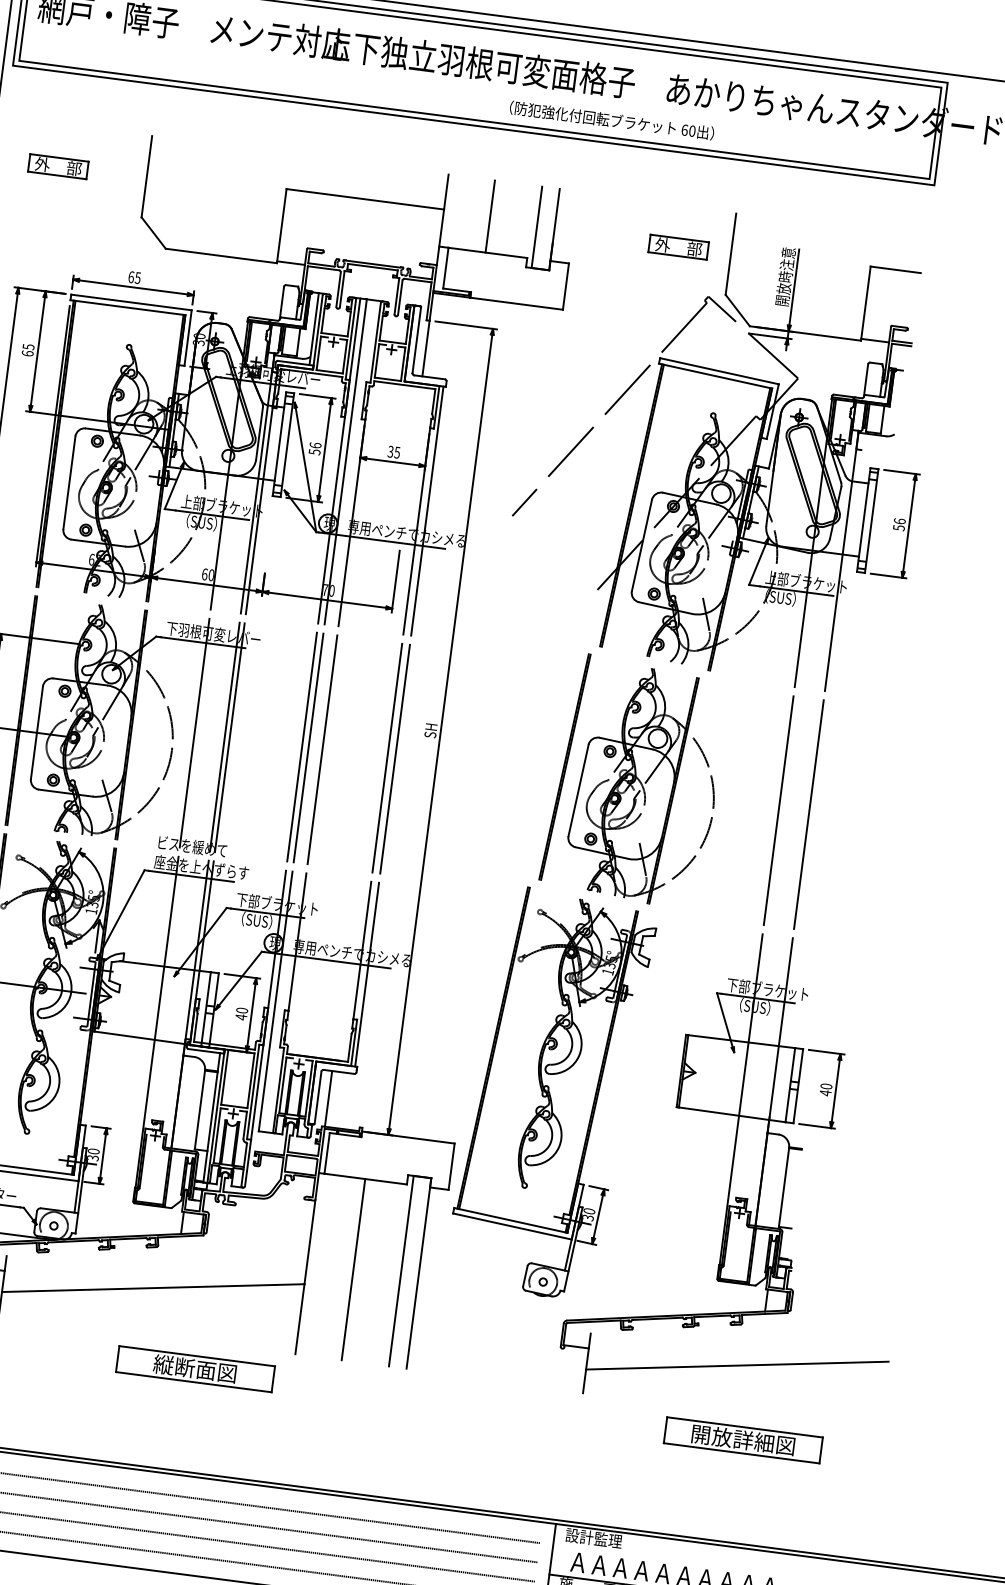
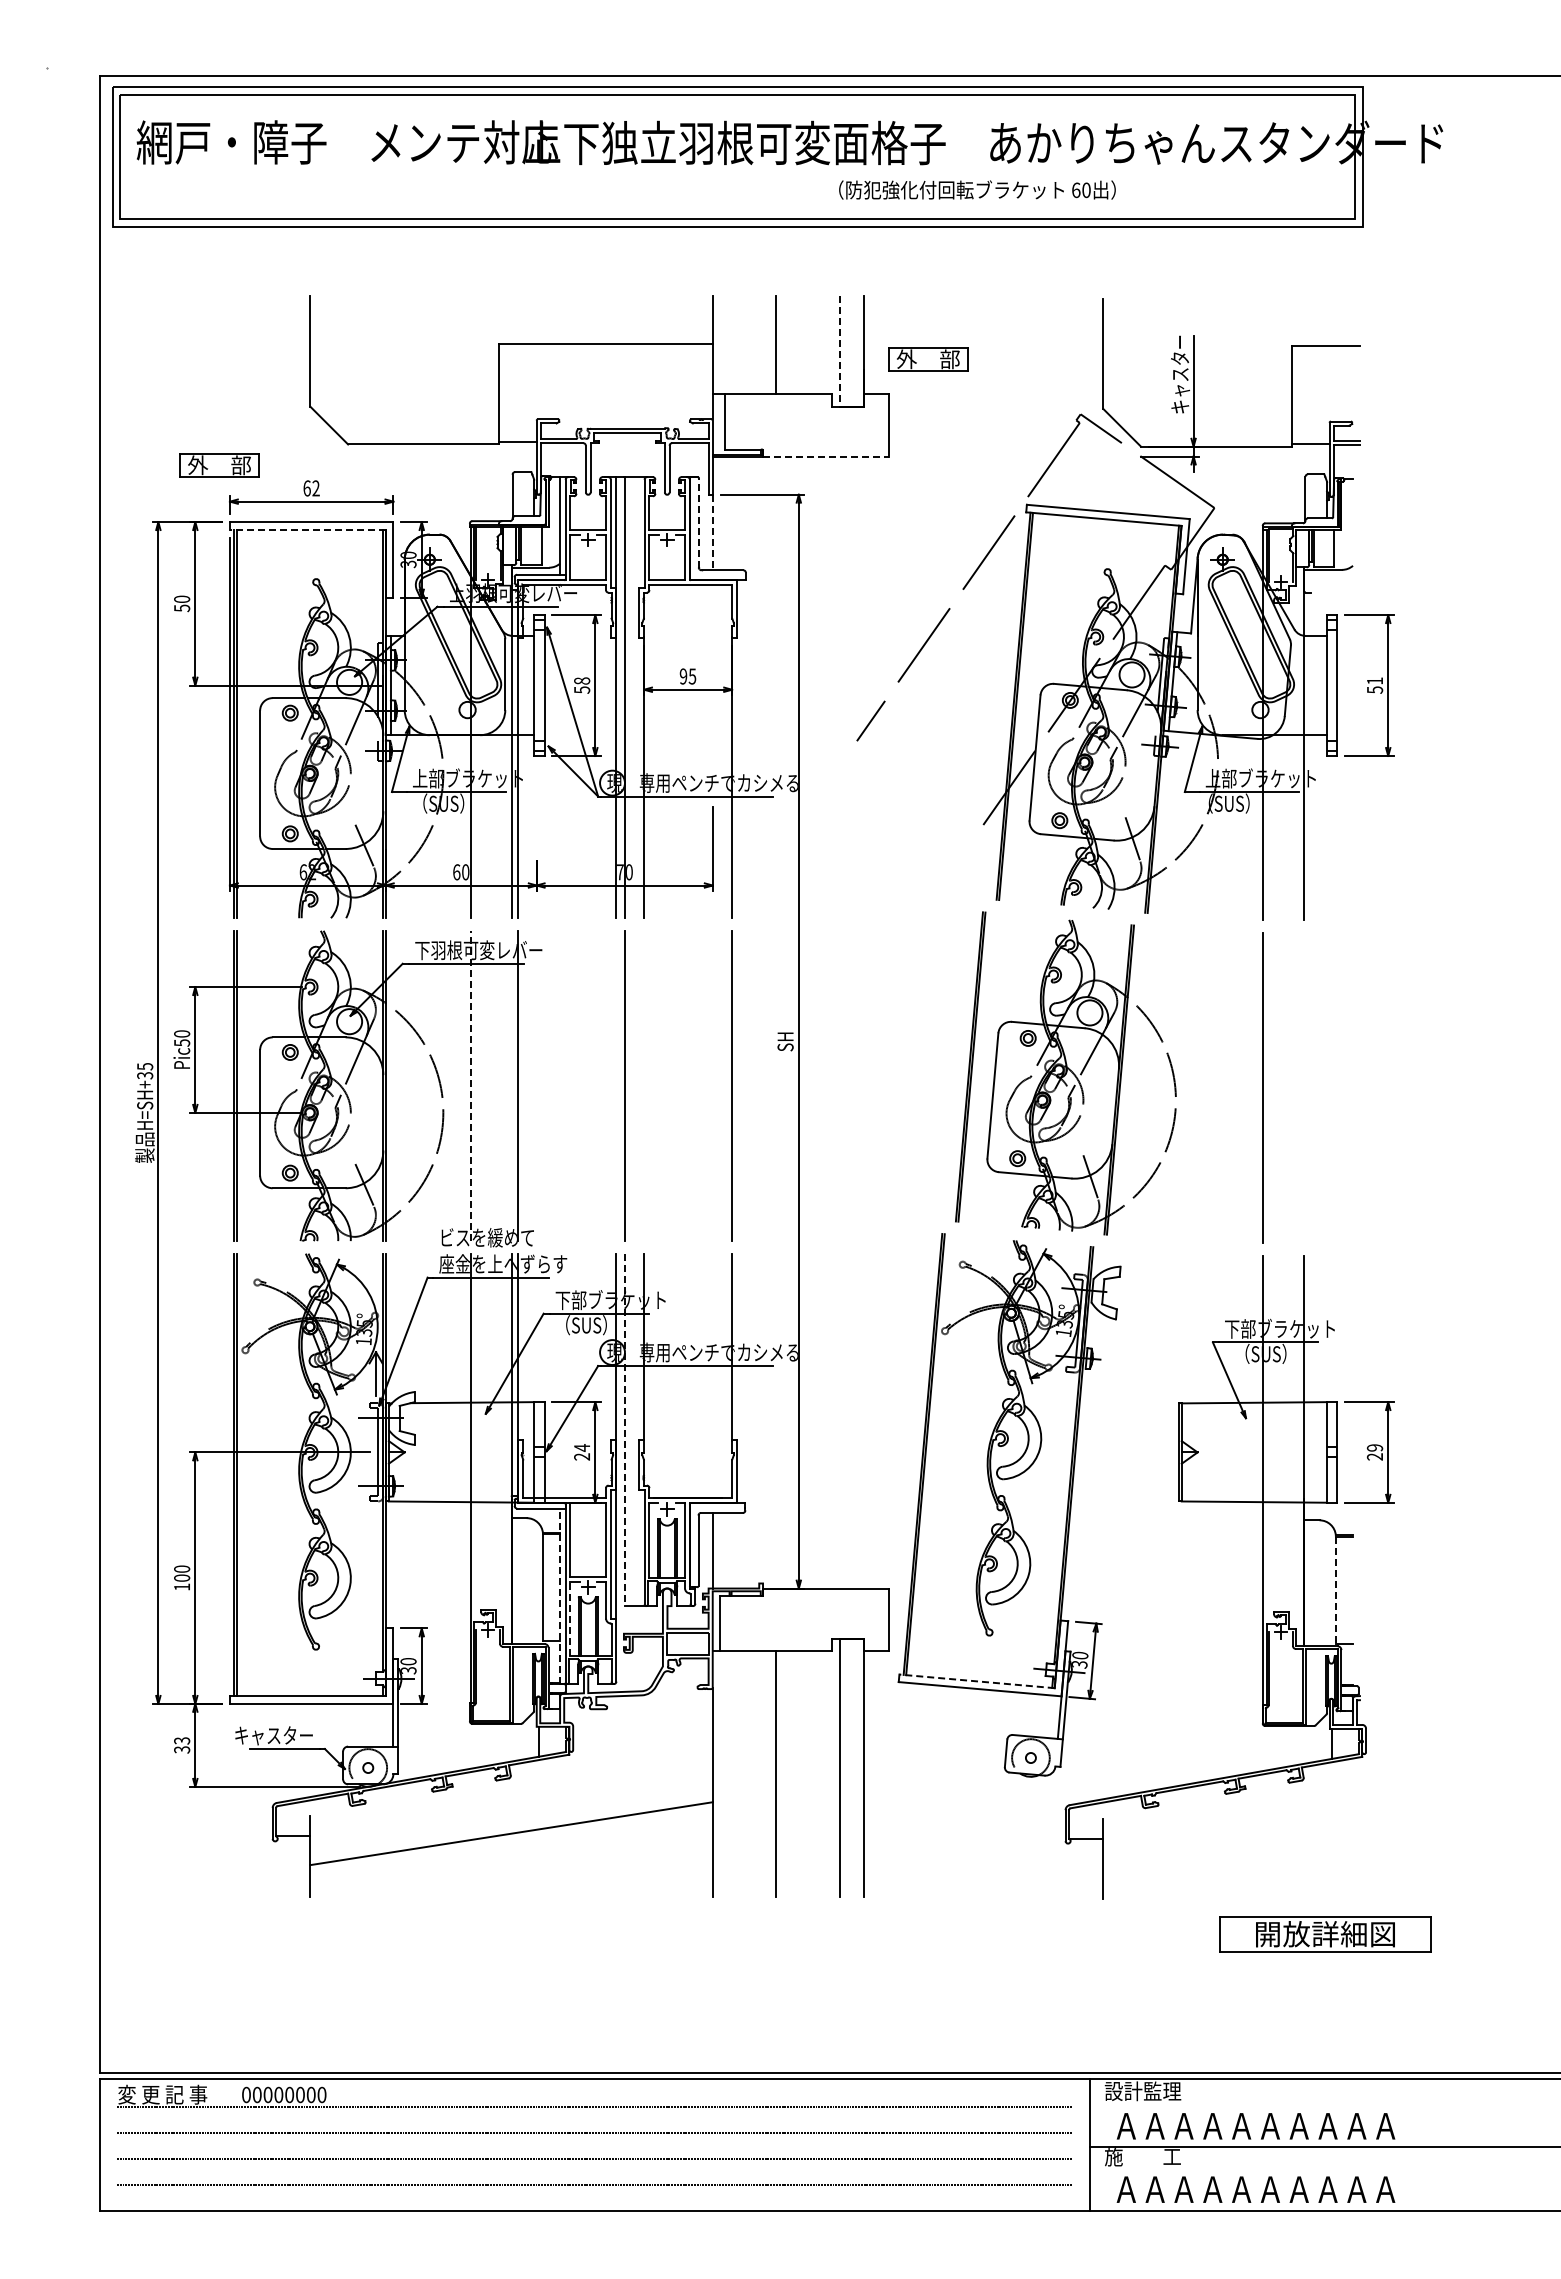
text: (612, 120) -> (977, 189), moved
part: (58, 166) -> (219, 465), moved
line: (536, 228) -> (839, 352), solid -> dashed
part: (678, 247) -> (928, 359), moved
text: (785, 276) -> (1180, 374), 開放時注意 -> キャスター
text: (137, 278) -> (315, 488), 65 -> 62
line: (516, 304) -> (825, 457), solid -> dashed
line: (127, 307) -> (307, 529), solid -> dashed
line: (417, 340) -> (699, 523), solid -> dashed
line: (425, 348) -> (712, 532), solid -> dashed
text: (28, 350) -> (182, 603), 65 -> 50
text: (315, 445) -> (582, 680), 56 -> 58
text: (390, 451) -> (683, 676), 35 -> 95
line: (427, 511) -> (742, 749), removed
text: (899, 520) -> (1374, 680), 56 -> 51
line: (194, 732) -> (470, 1085), solid -> dashed
line: (224, 736) -> (511, 1085), removed
line: (302, 746) -> (616, 1085), removed
line: (322, 749) -> (643, 1085), removed
line: (395, 758) -> (742, 1085), removed
line: (808, 814) -> (1304, 1087), removed
line: (366, 974) -> (742, 1378), removed
line: (275, 1001) -> (625, 1430), solid -> dashed
text: (242, 1014) -> (582, 1452), 40 -> 24
text: (825, 1089) -> (1374, 1452), 40 -> 29
line: (212, 1118) -> (560, 1596), solid -> dashed
line: (217, 1135) -> (570, 1618), solid -> dashed
line: (783, 1187) -> (1335, 1590), solid -> dashed
line: (511, 1220) -> (977, 1681), solid -> dashed
line: (737, 1365) -> (1304, 1835), removed
part: (195, 1369) -> (581, 1934), removed

